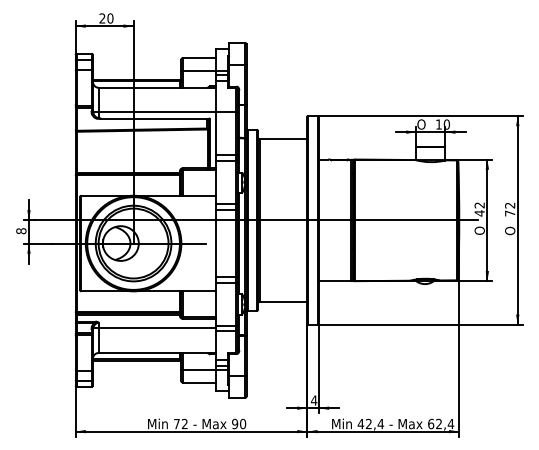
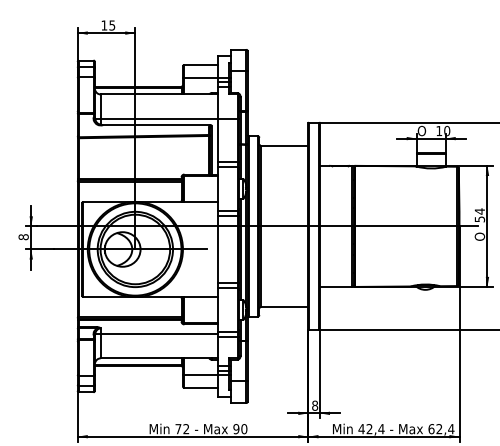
text: (106, 18) -> (108, 25), 20 -> 15
text: (479, 209) -> (479, 215), 42 -> 54
text: (313, 400) -> (314, 405), 4 -> 8

